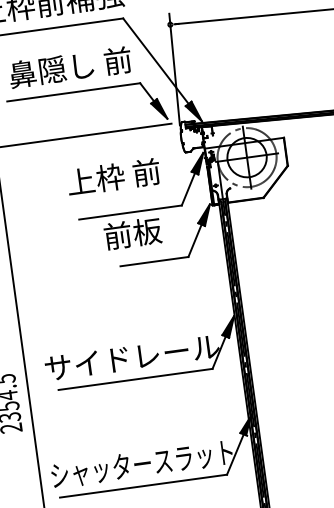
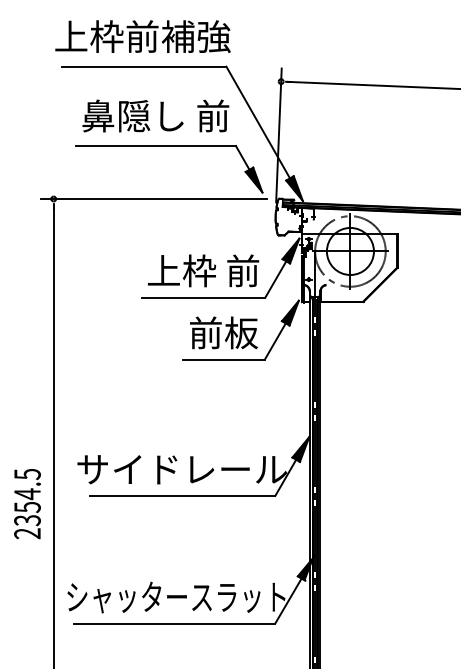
text: (113, 176) -> (203, 270), moved
text: (132, 233) -> (223, 332), moved

